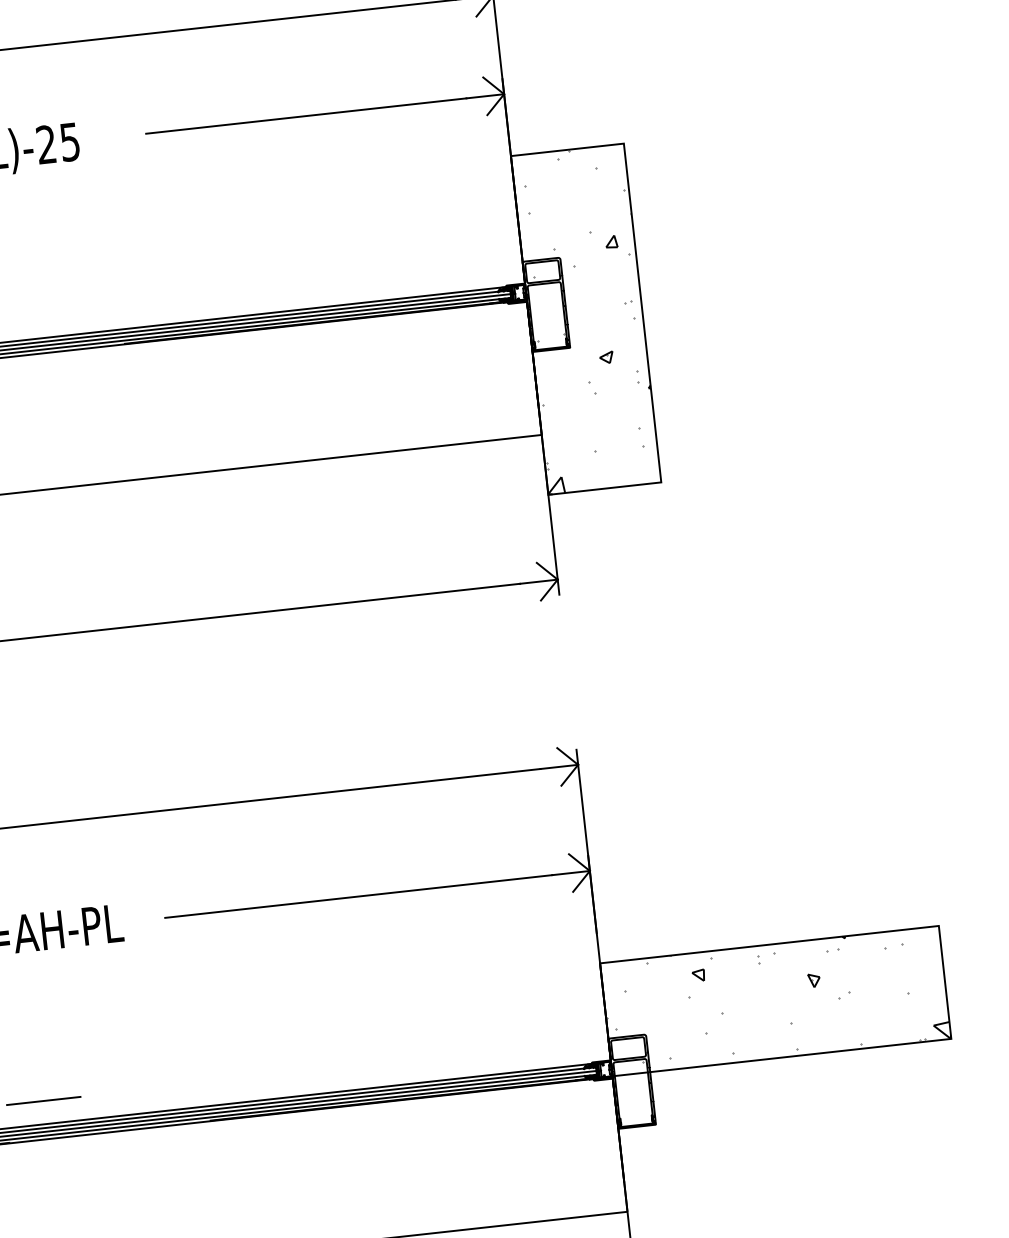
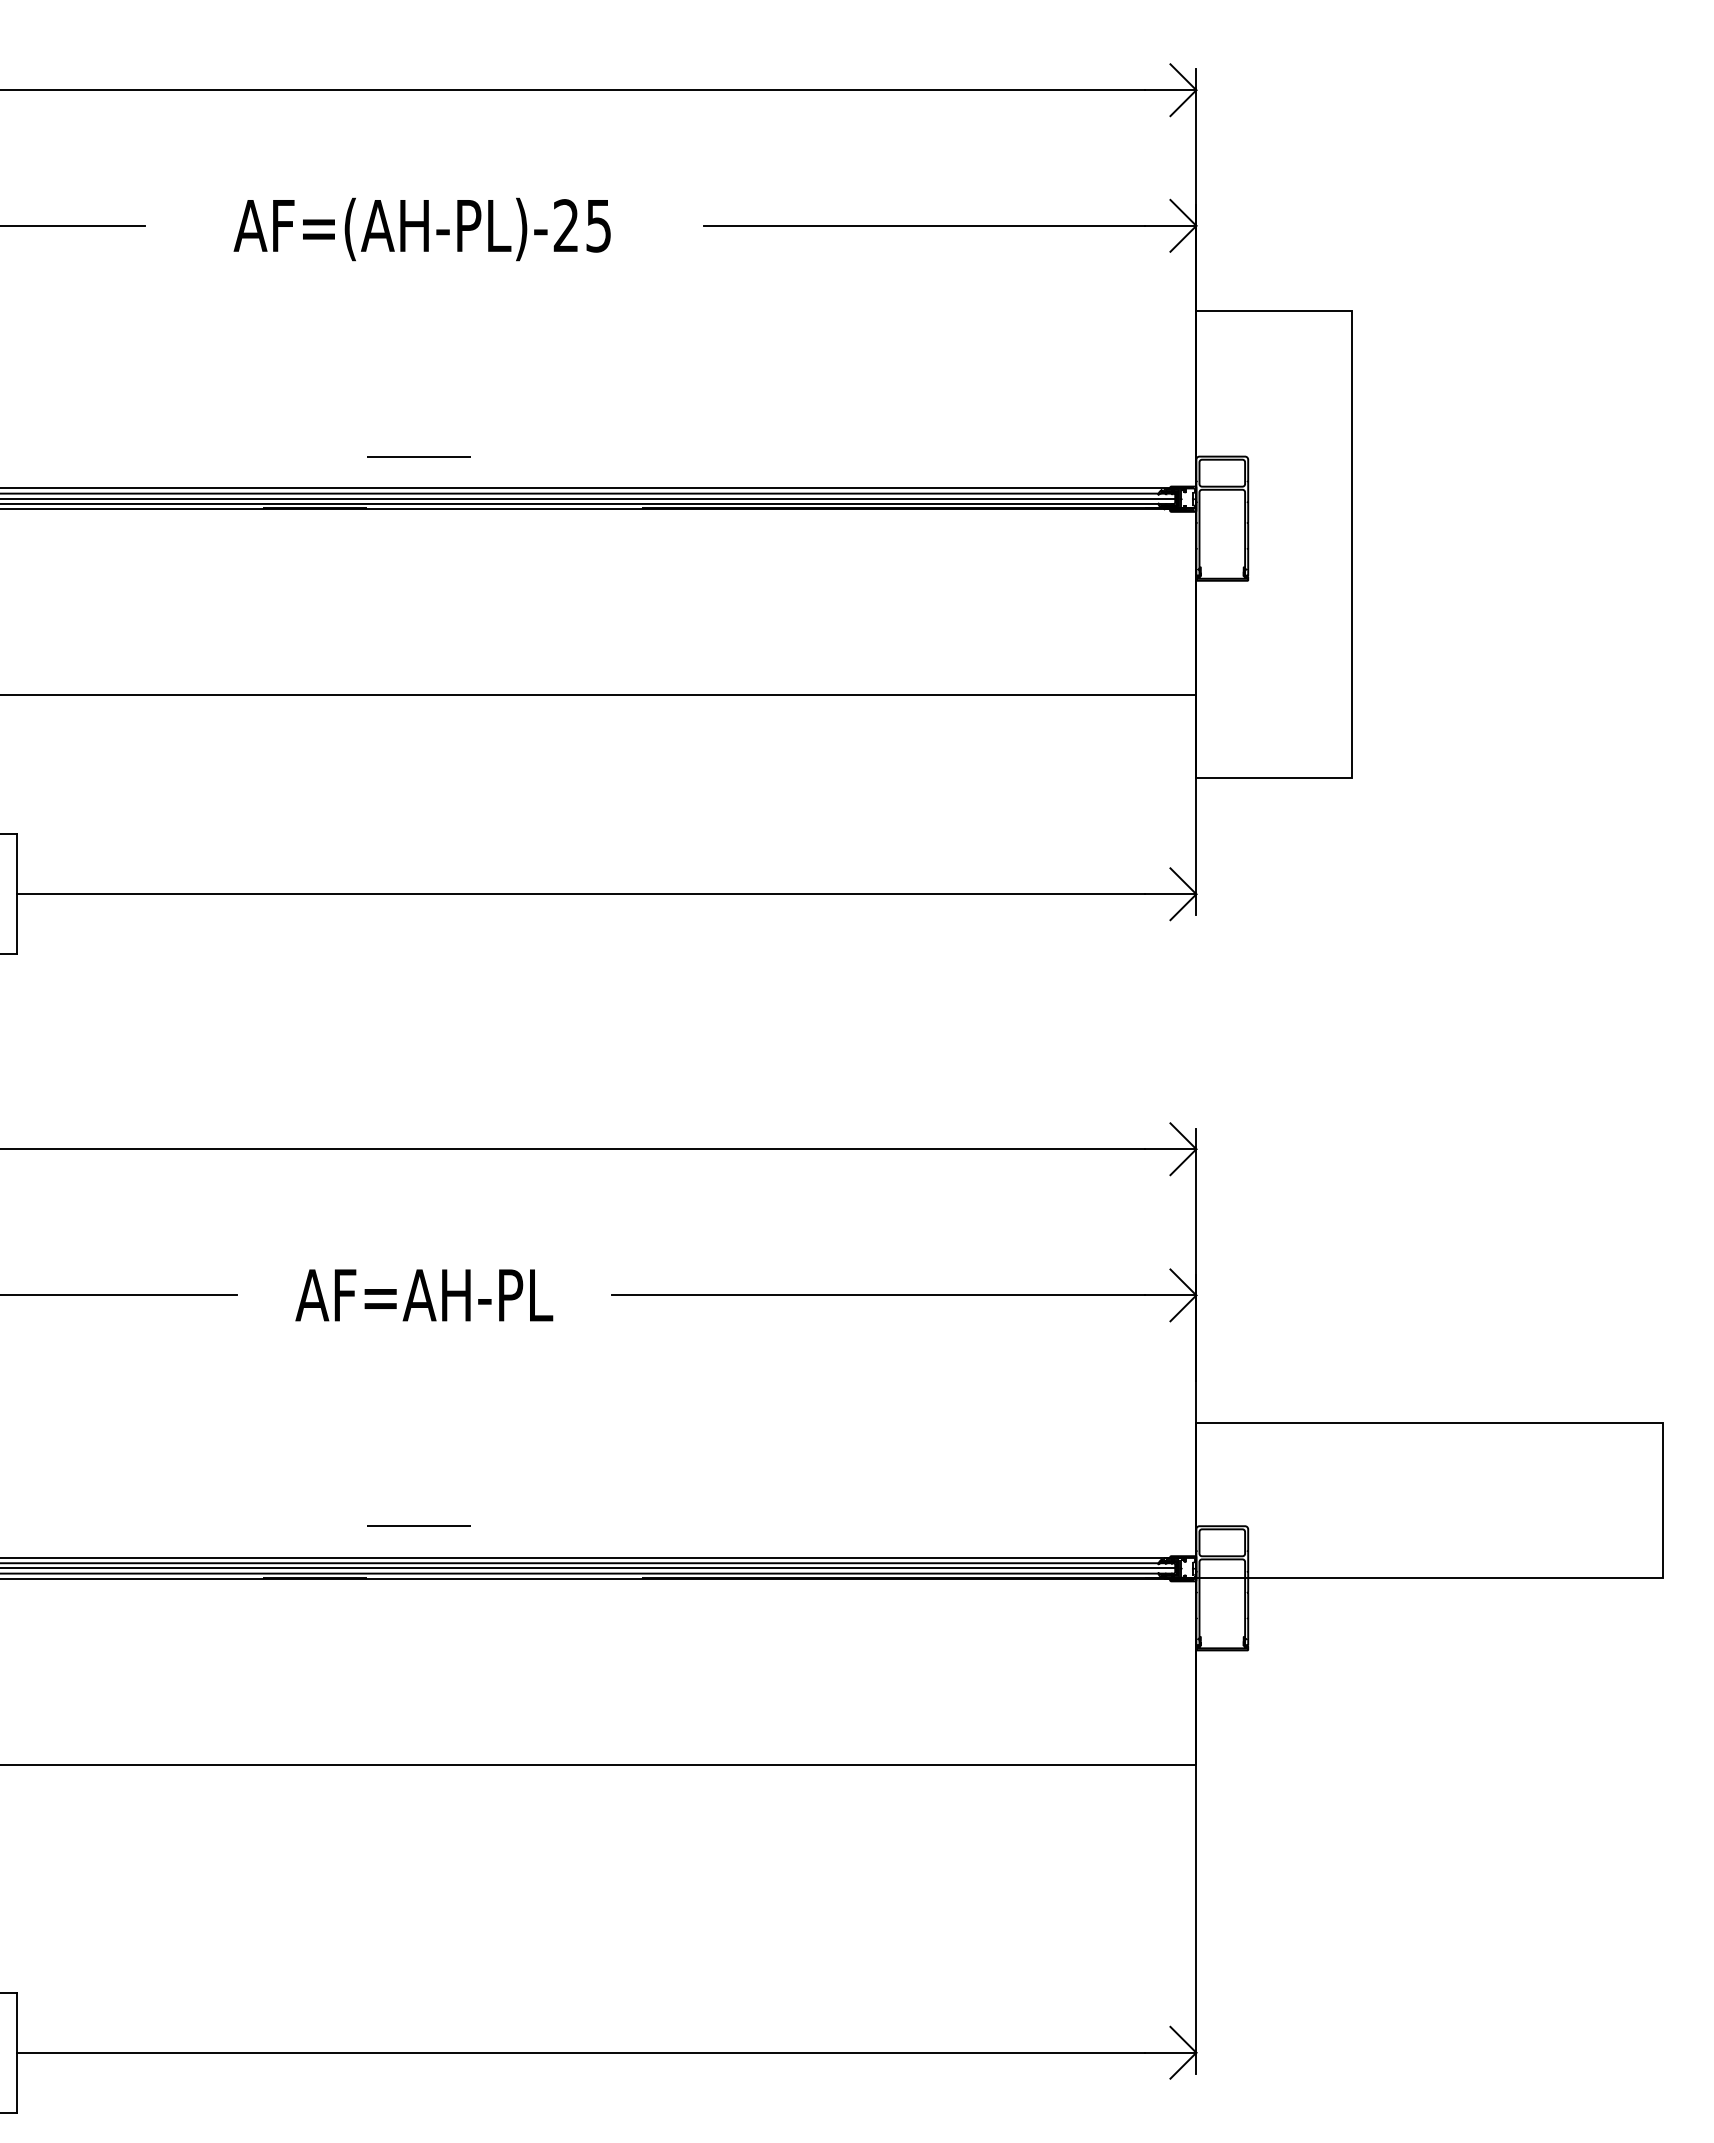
hatch: (585, 319) -> (1273, 544), removed
hatch: (775, 1000) -> (1429, 1499), removed

